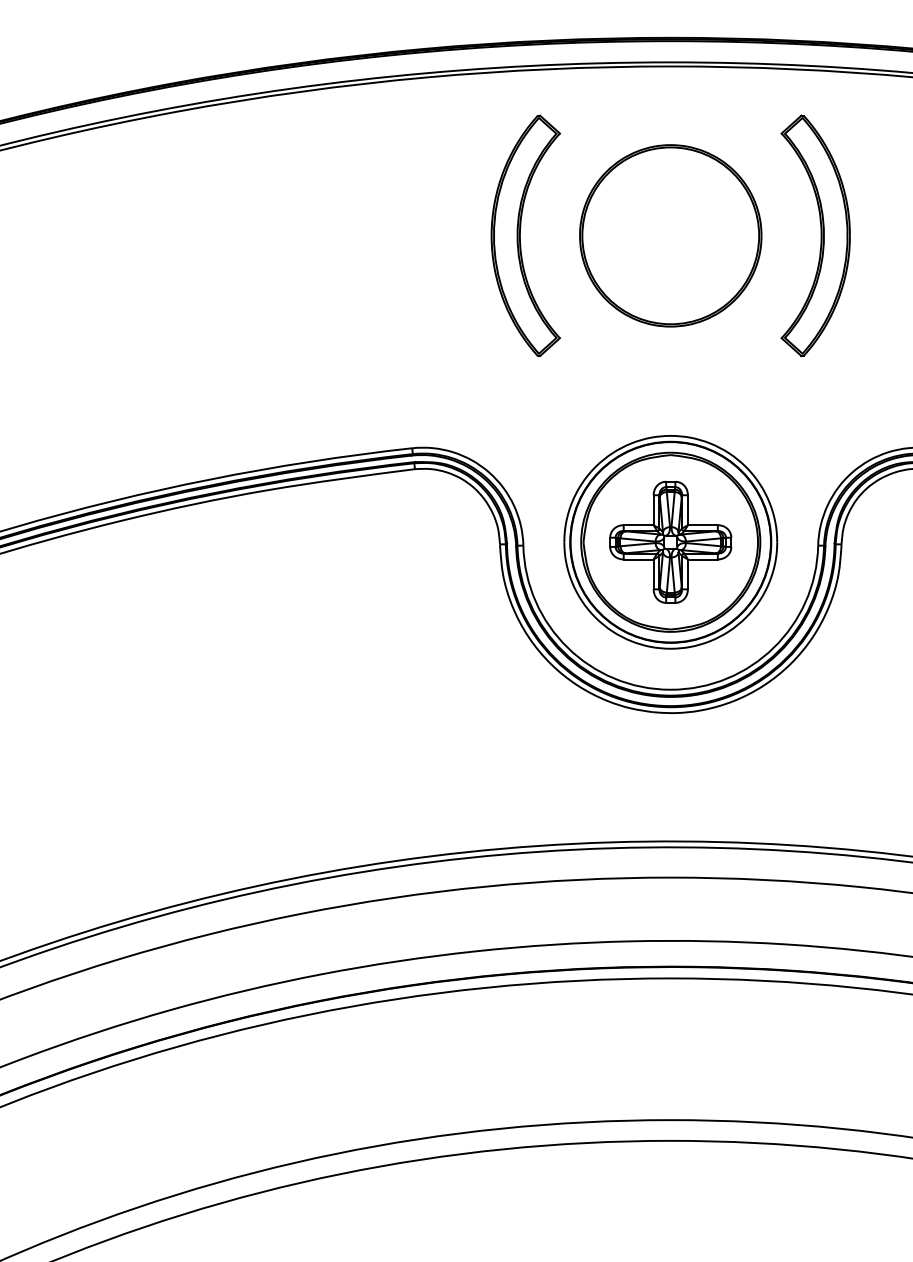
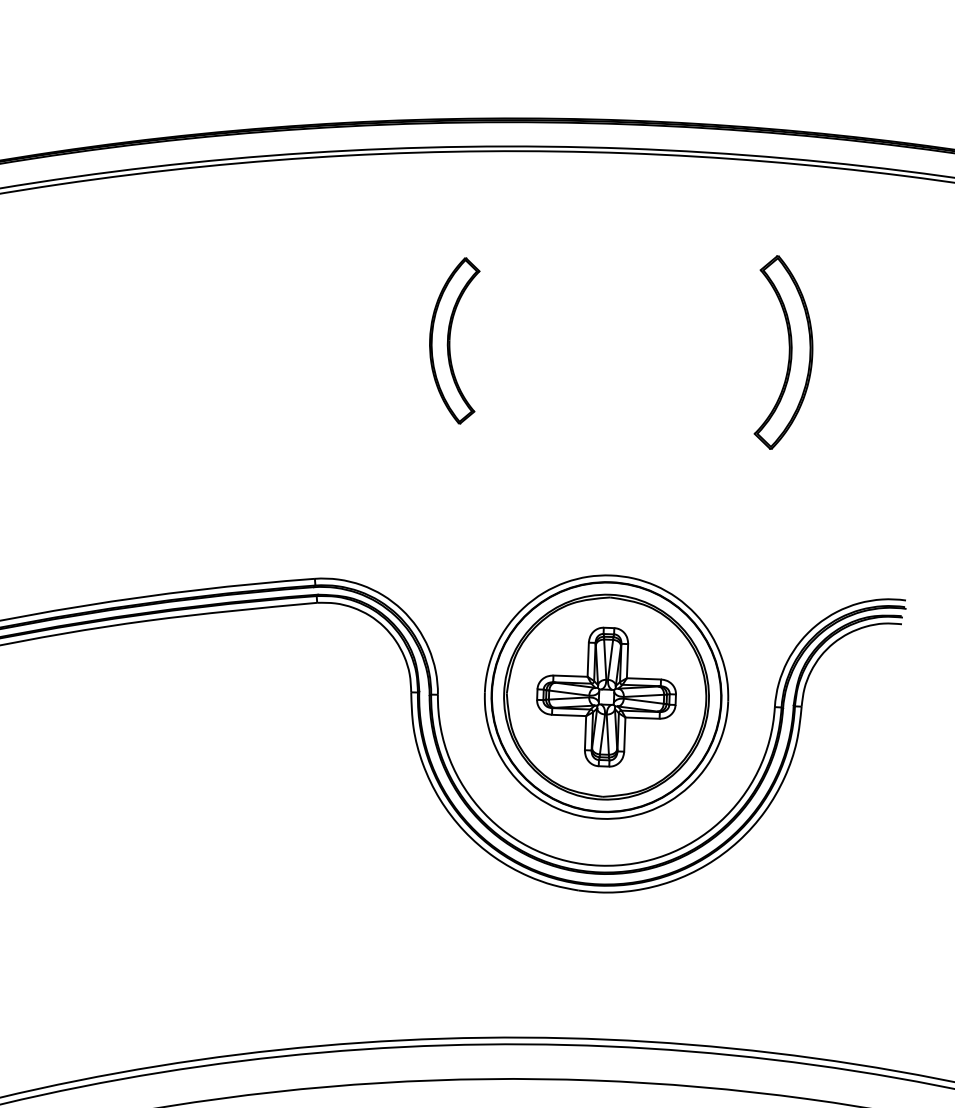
part: (525, 235) -> (453, 340), size x0.6
part: (670, 235) -> (619, 346), removed
part: (815, 235) -> (784, 352), size x0.7

